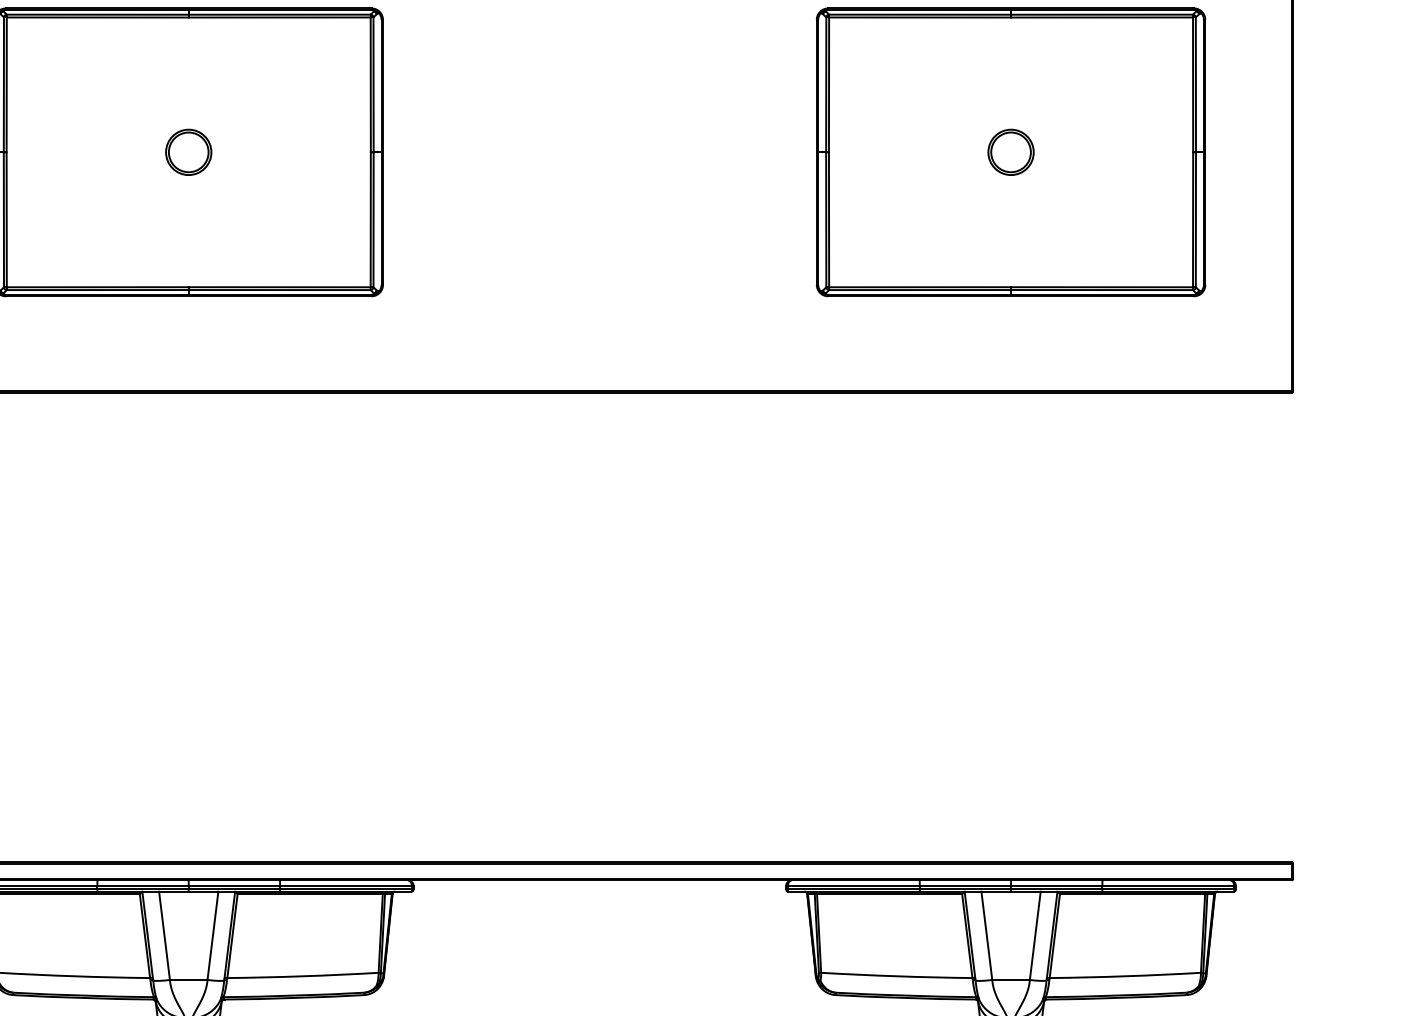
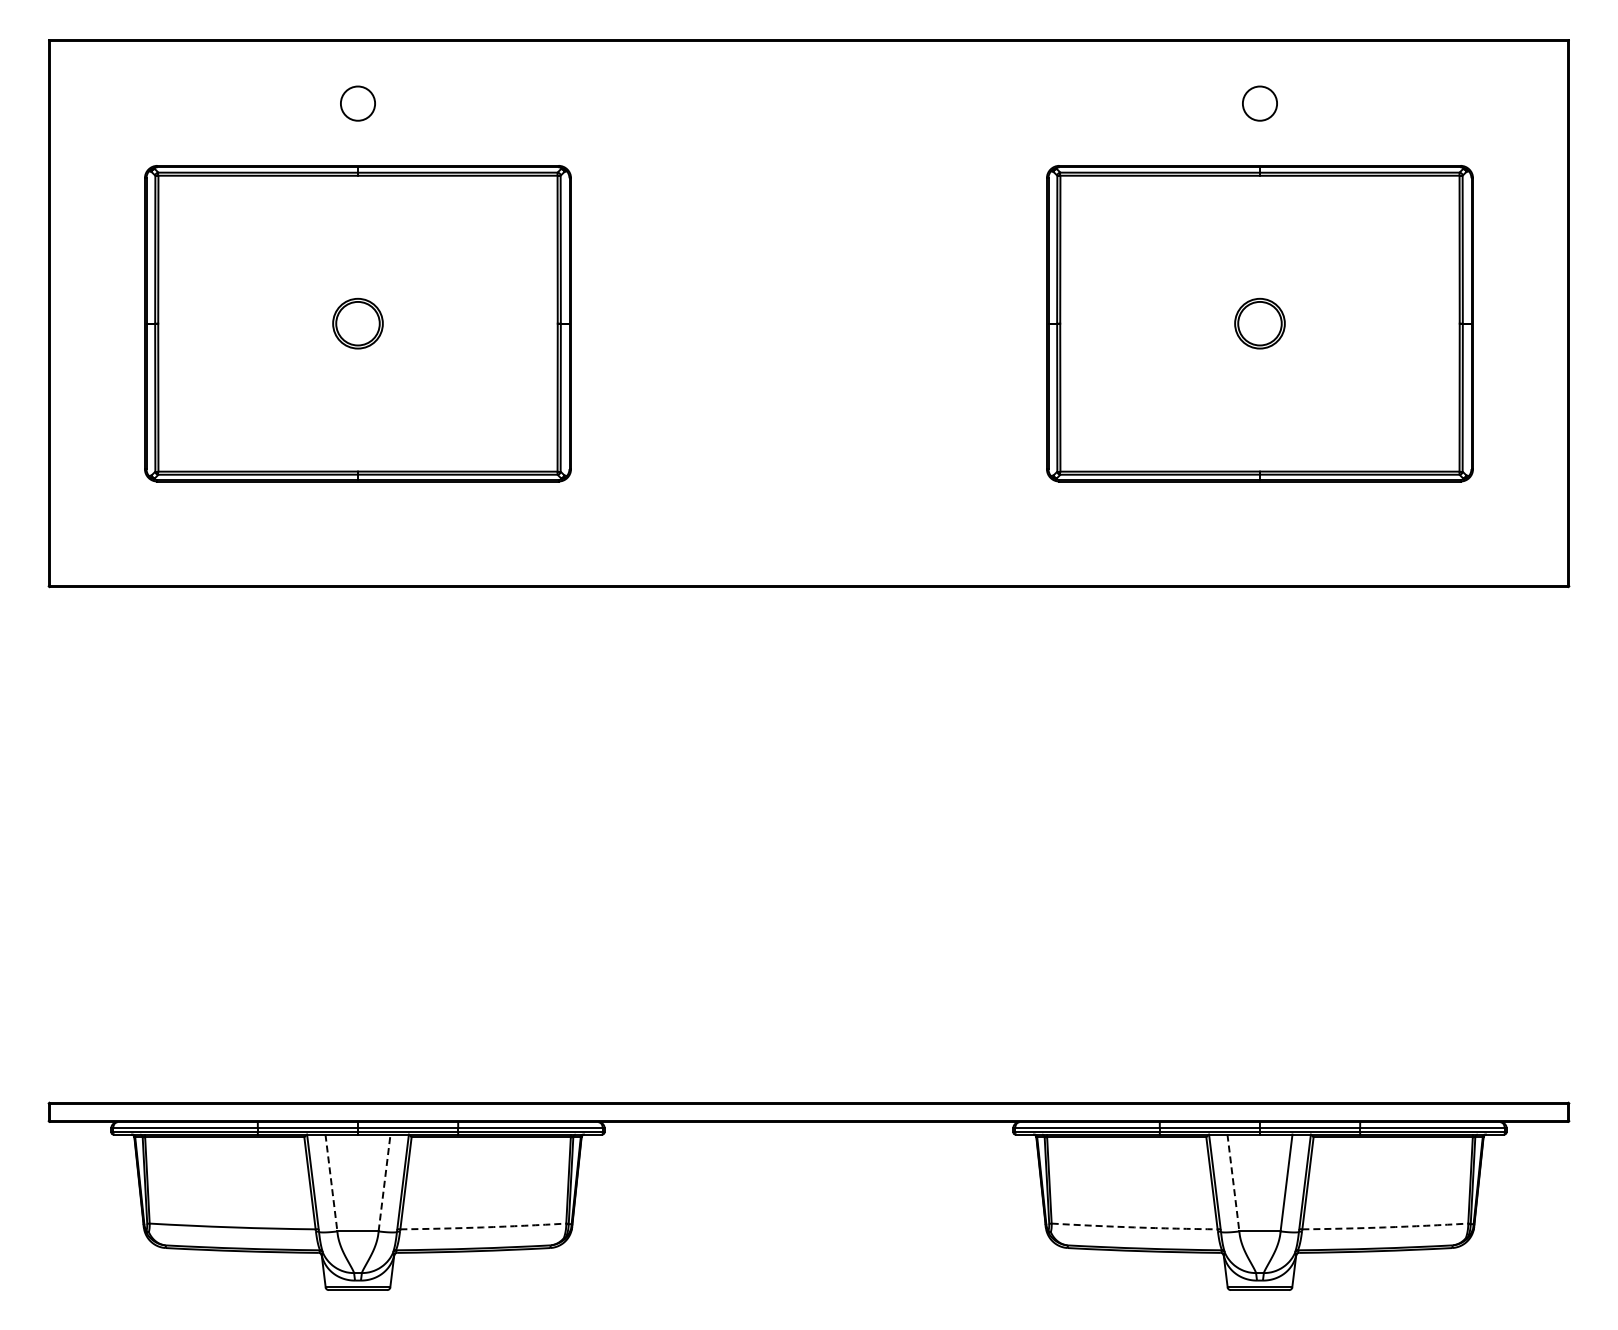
line: (164, 936) -> (331, 1183), solid -> dashed
line: (212, 936) -> (384, 1183), solid -> dashed
line: (986, 936) -> (1233, 1183), solid -> dashed
arc: (303, 976) -> (483, 1227), solid -> dashed
arc: (896, 976) -> (1134, 1227), solid -> dashed
arc: (1125, 976) -> (1385, 1227), solid -> dashed

